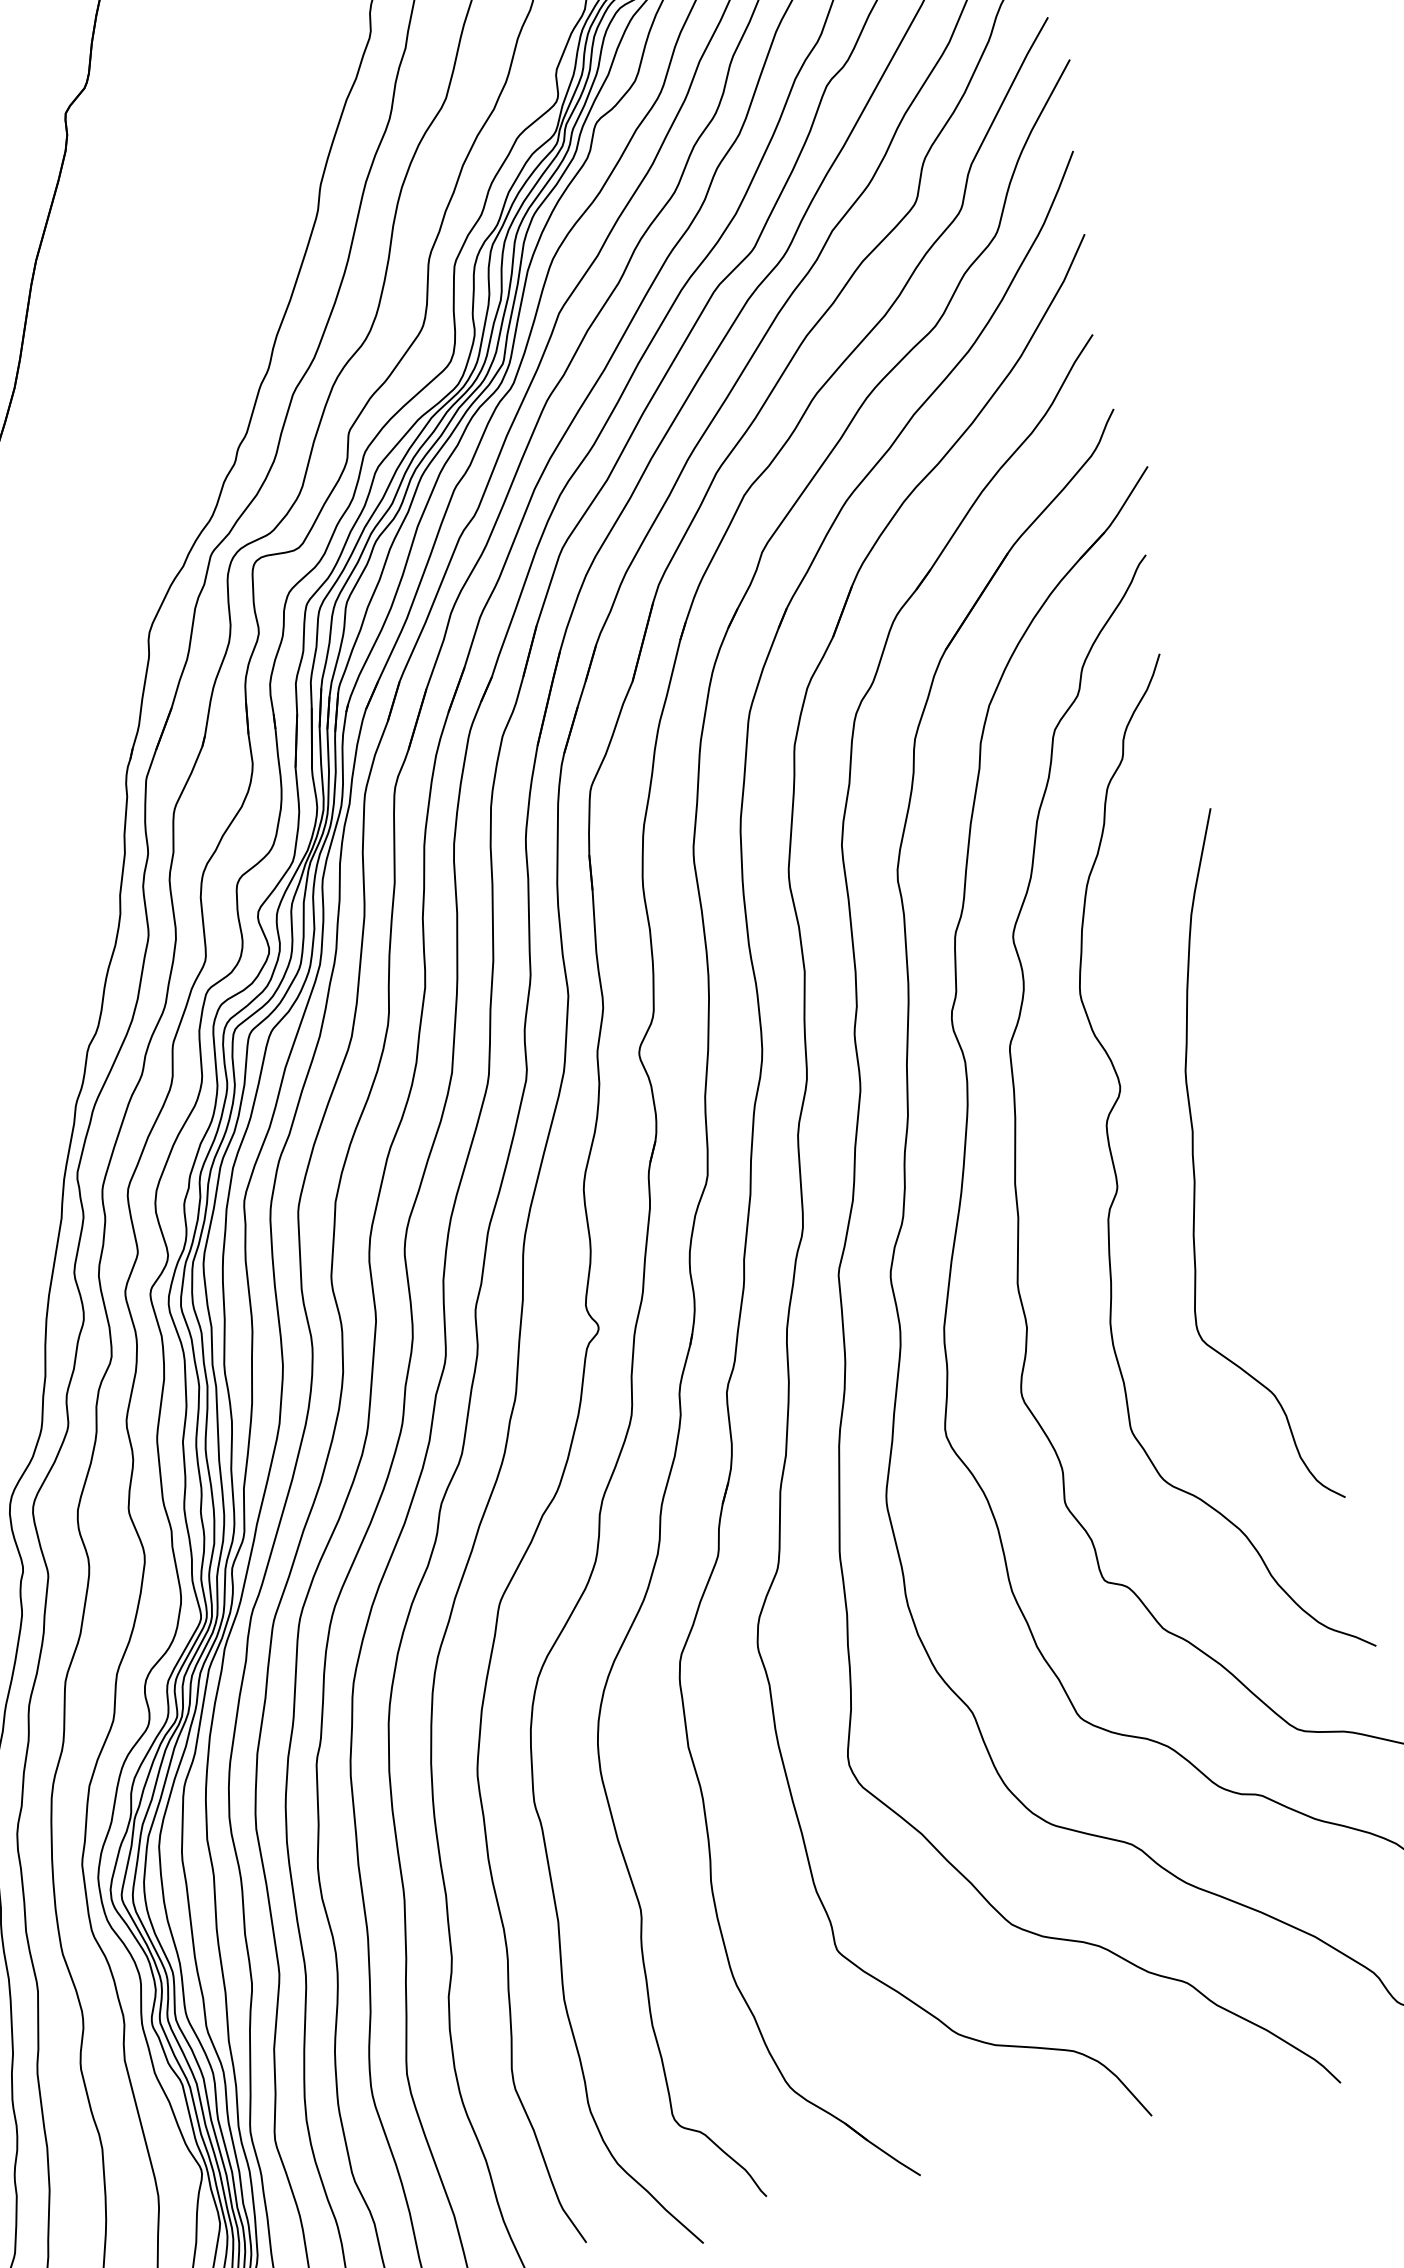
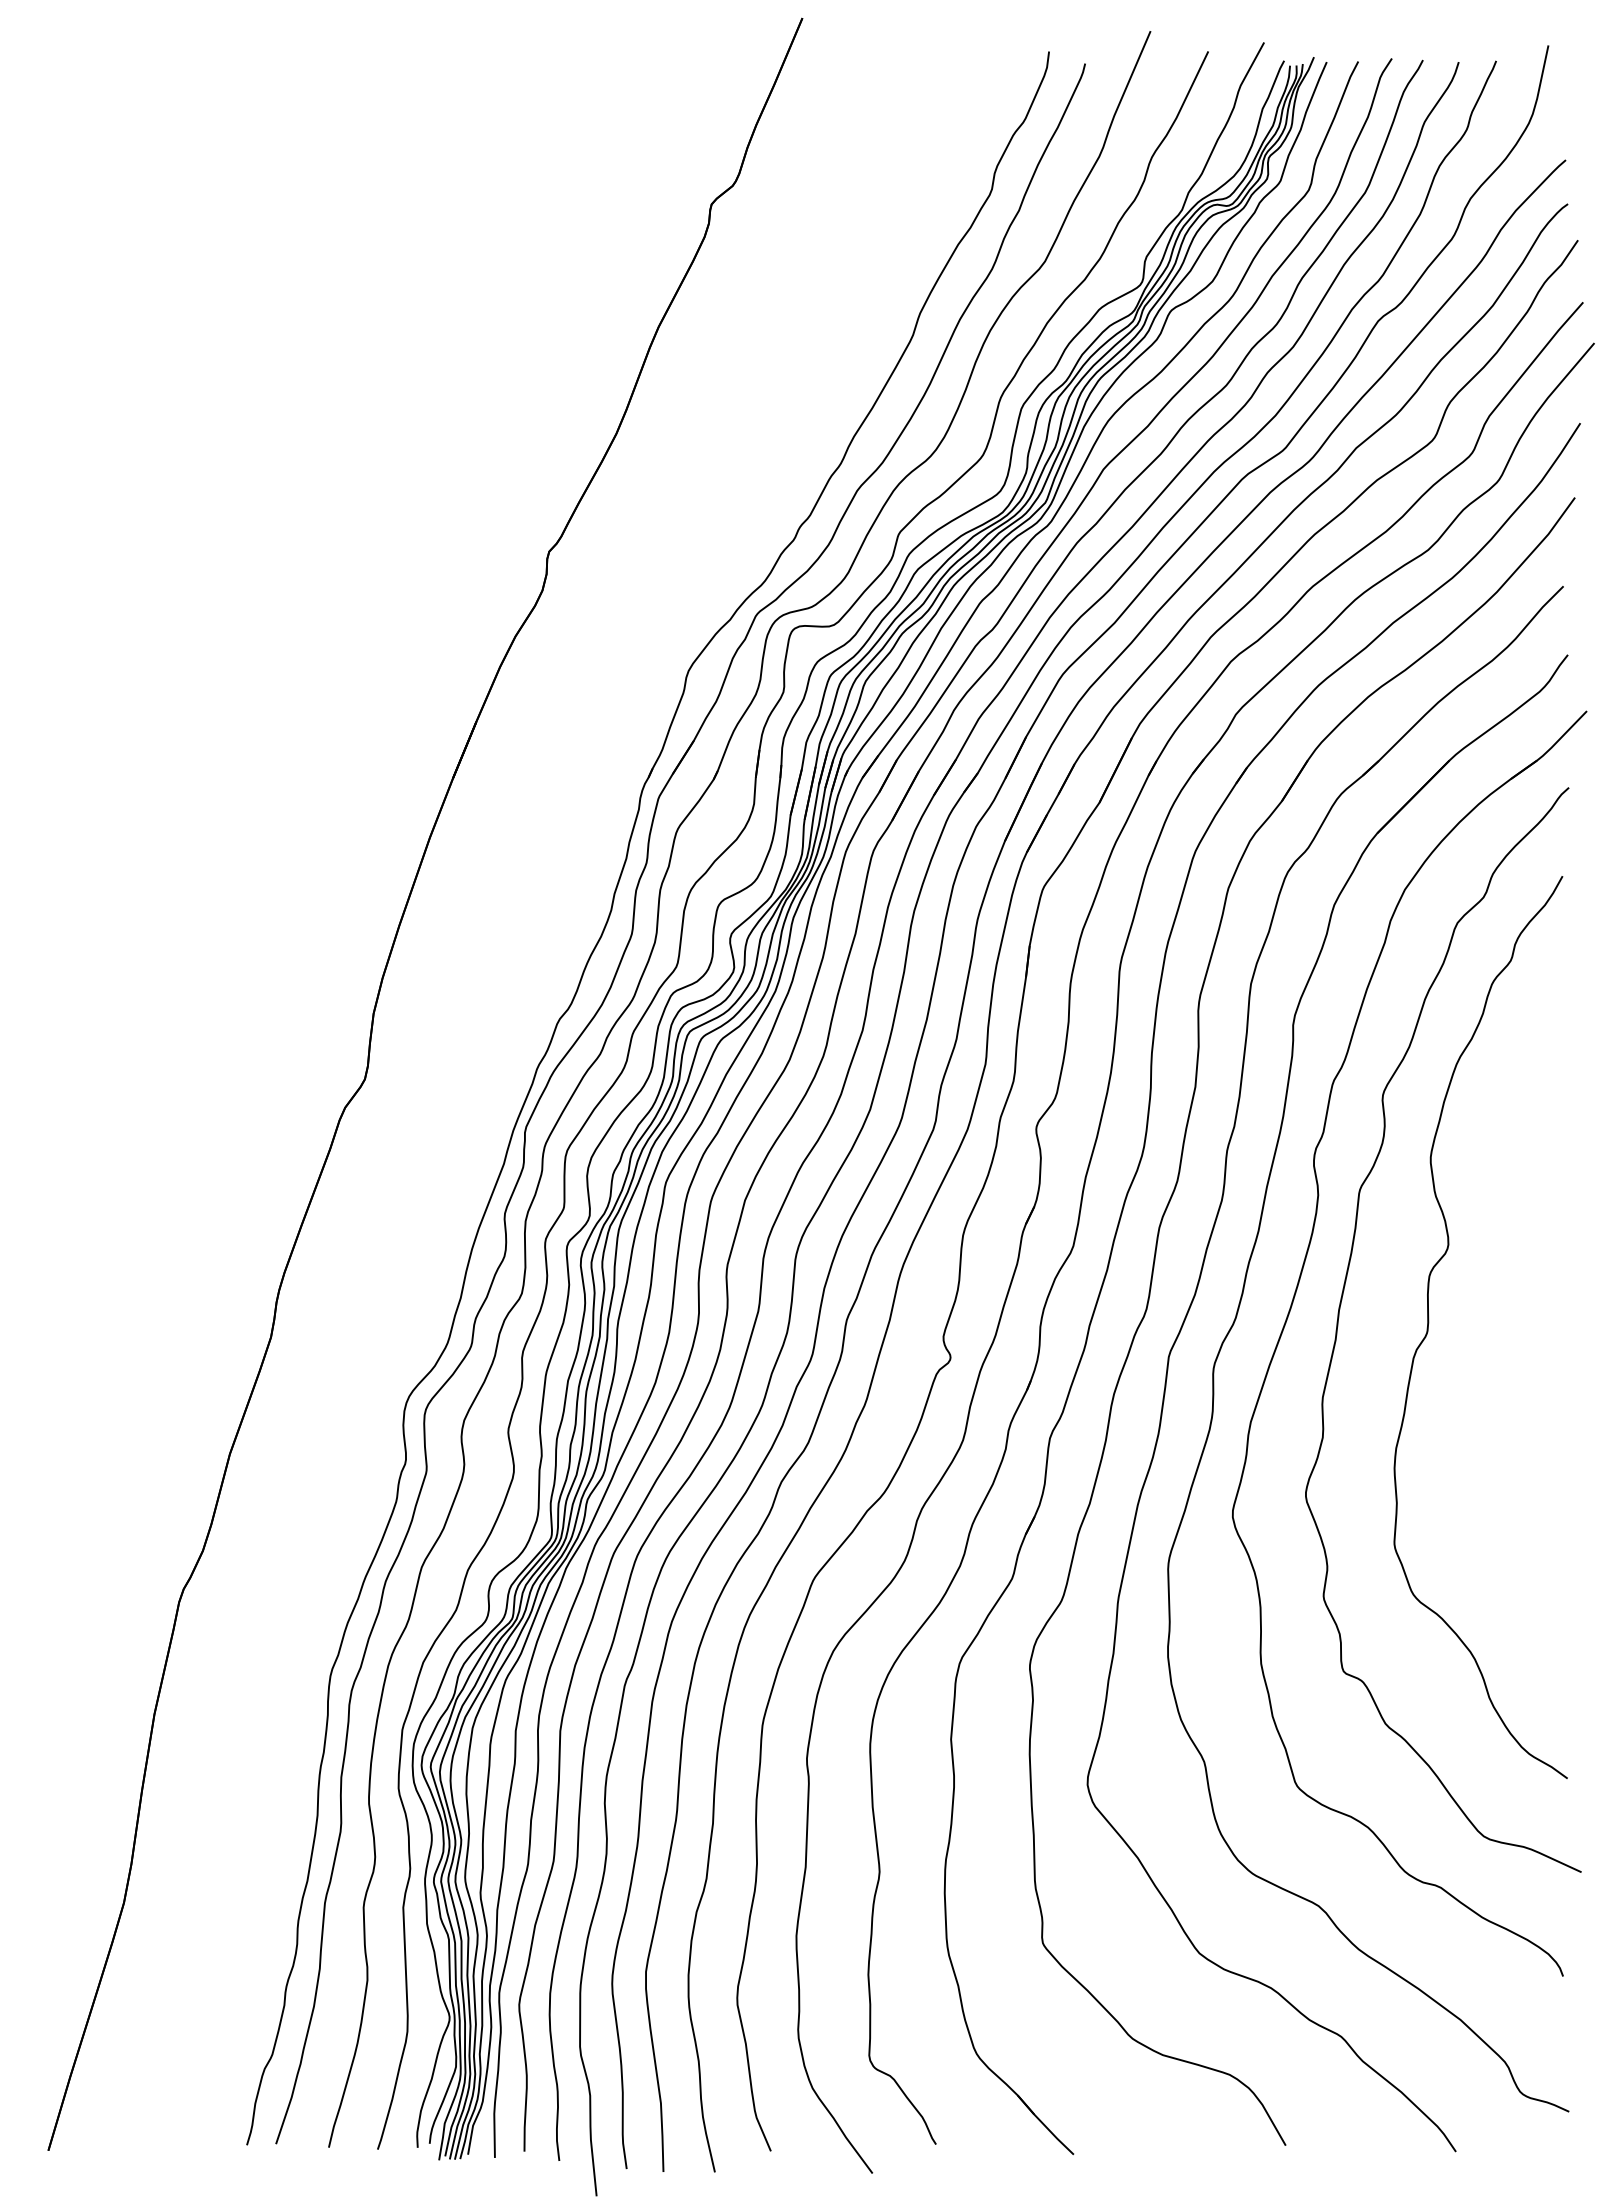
curve: (1195, 1167) -> (1498, 1329), removed

